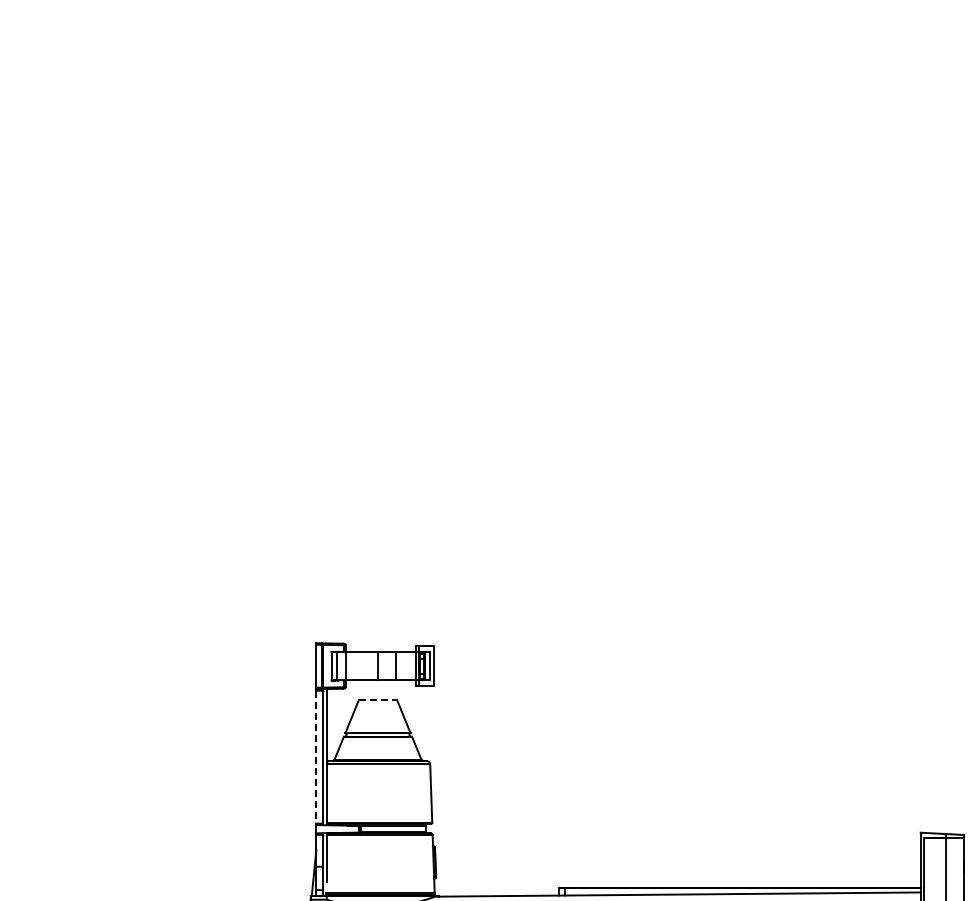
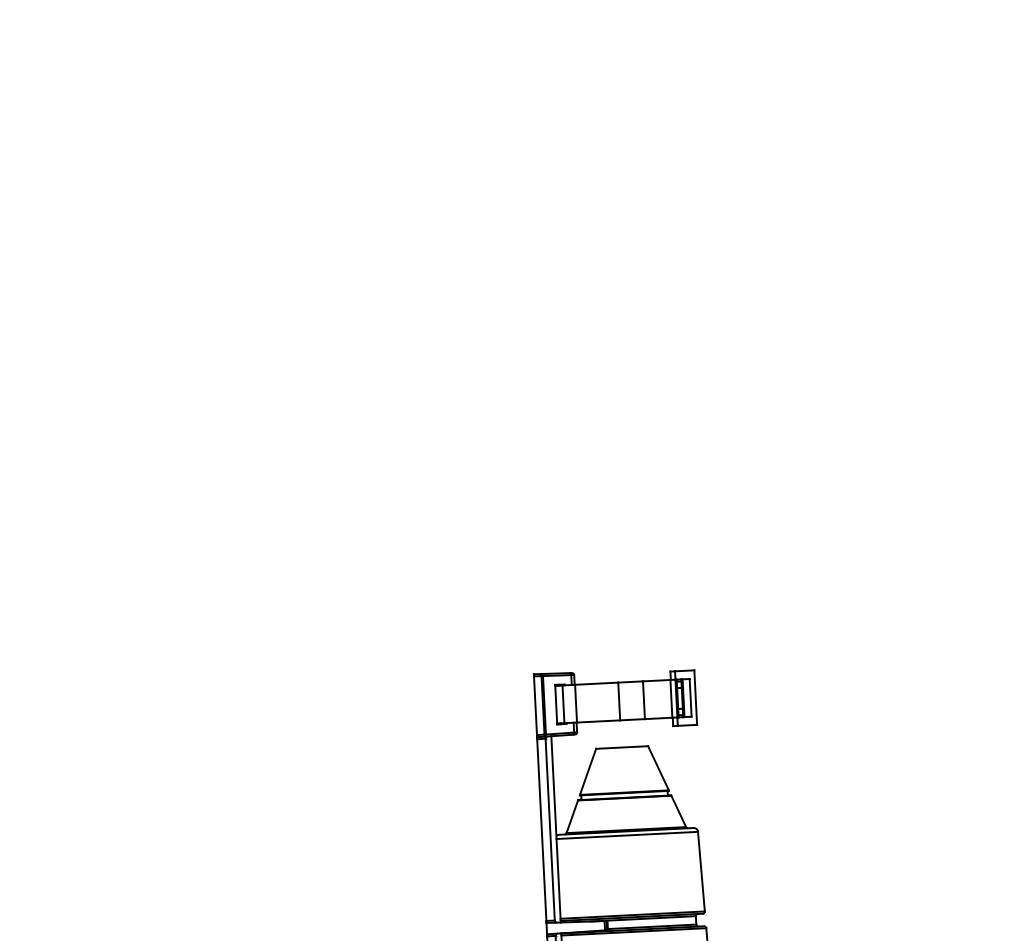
line: (378, 699) -> (622, 746), dashed -> solid
line: (316, 757) -> (542, 830), dashed -> solid

